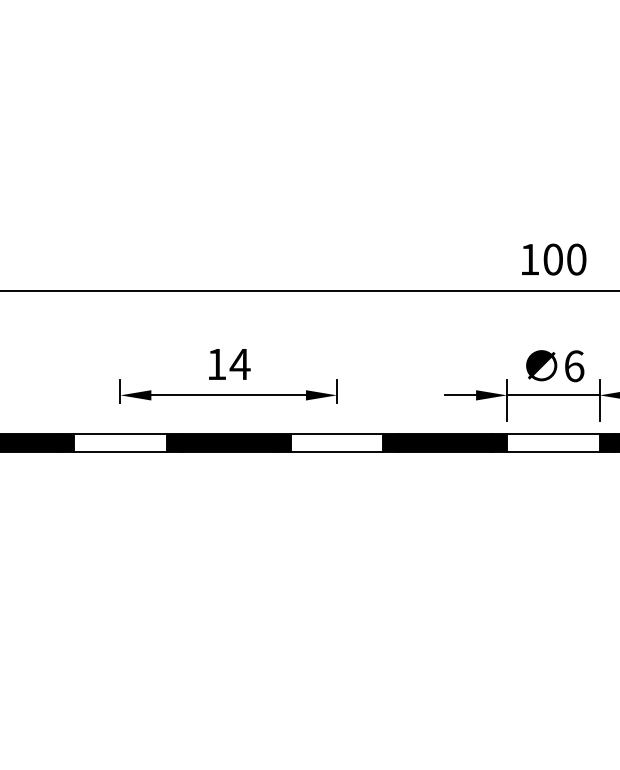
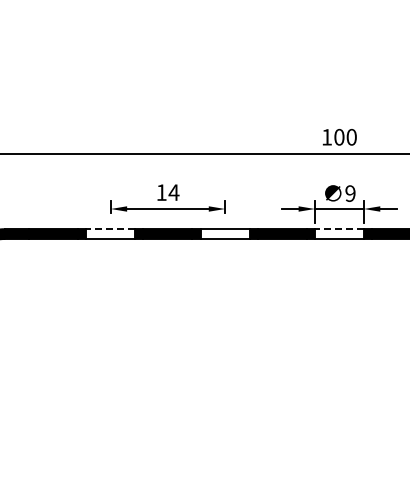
text: (574, 365) -> (350, 193), 6 -> 9
line: (119, 434) -> (110, 229), solid -> dashed
line: (551, 434) -> (338, 229), solid -> dashed

